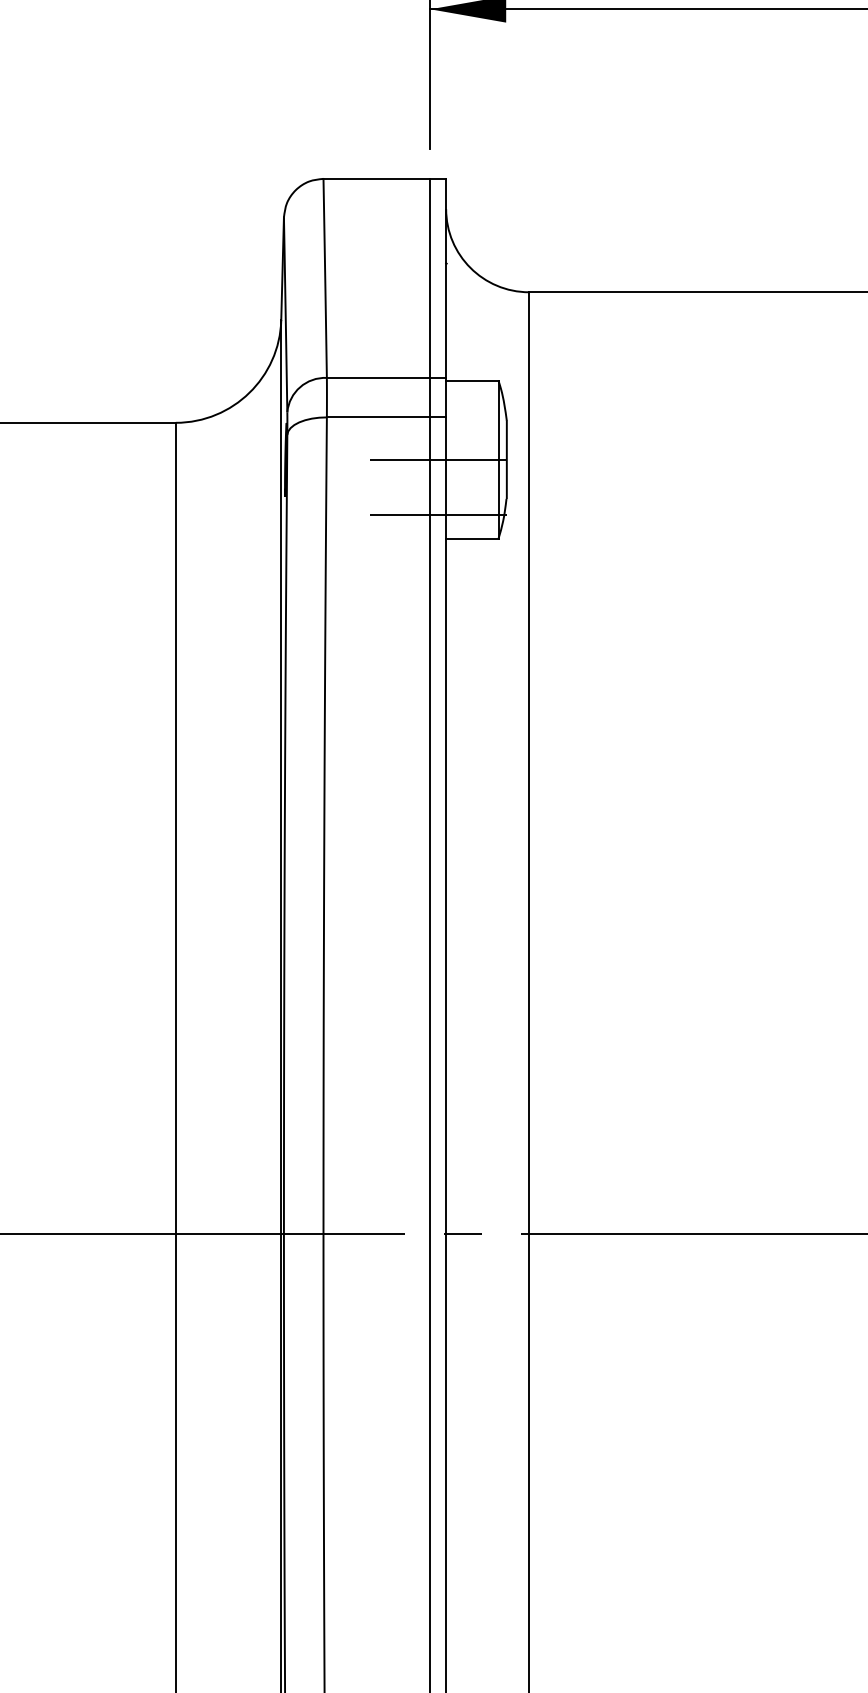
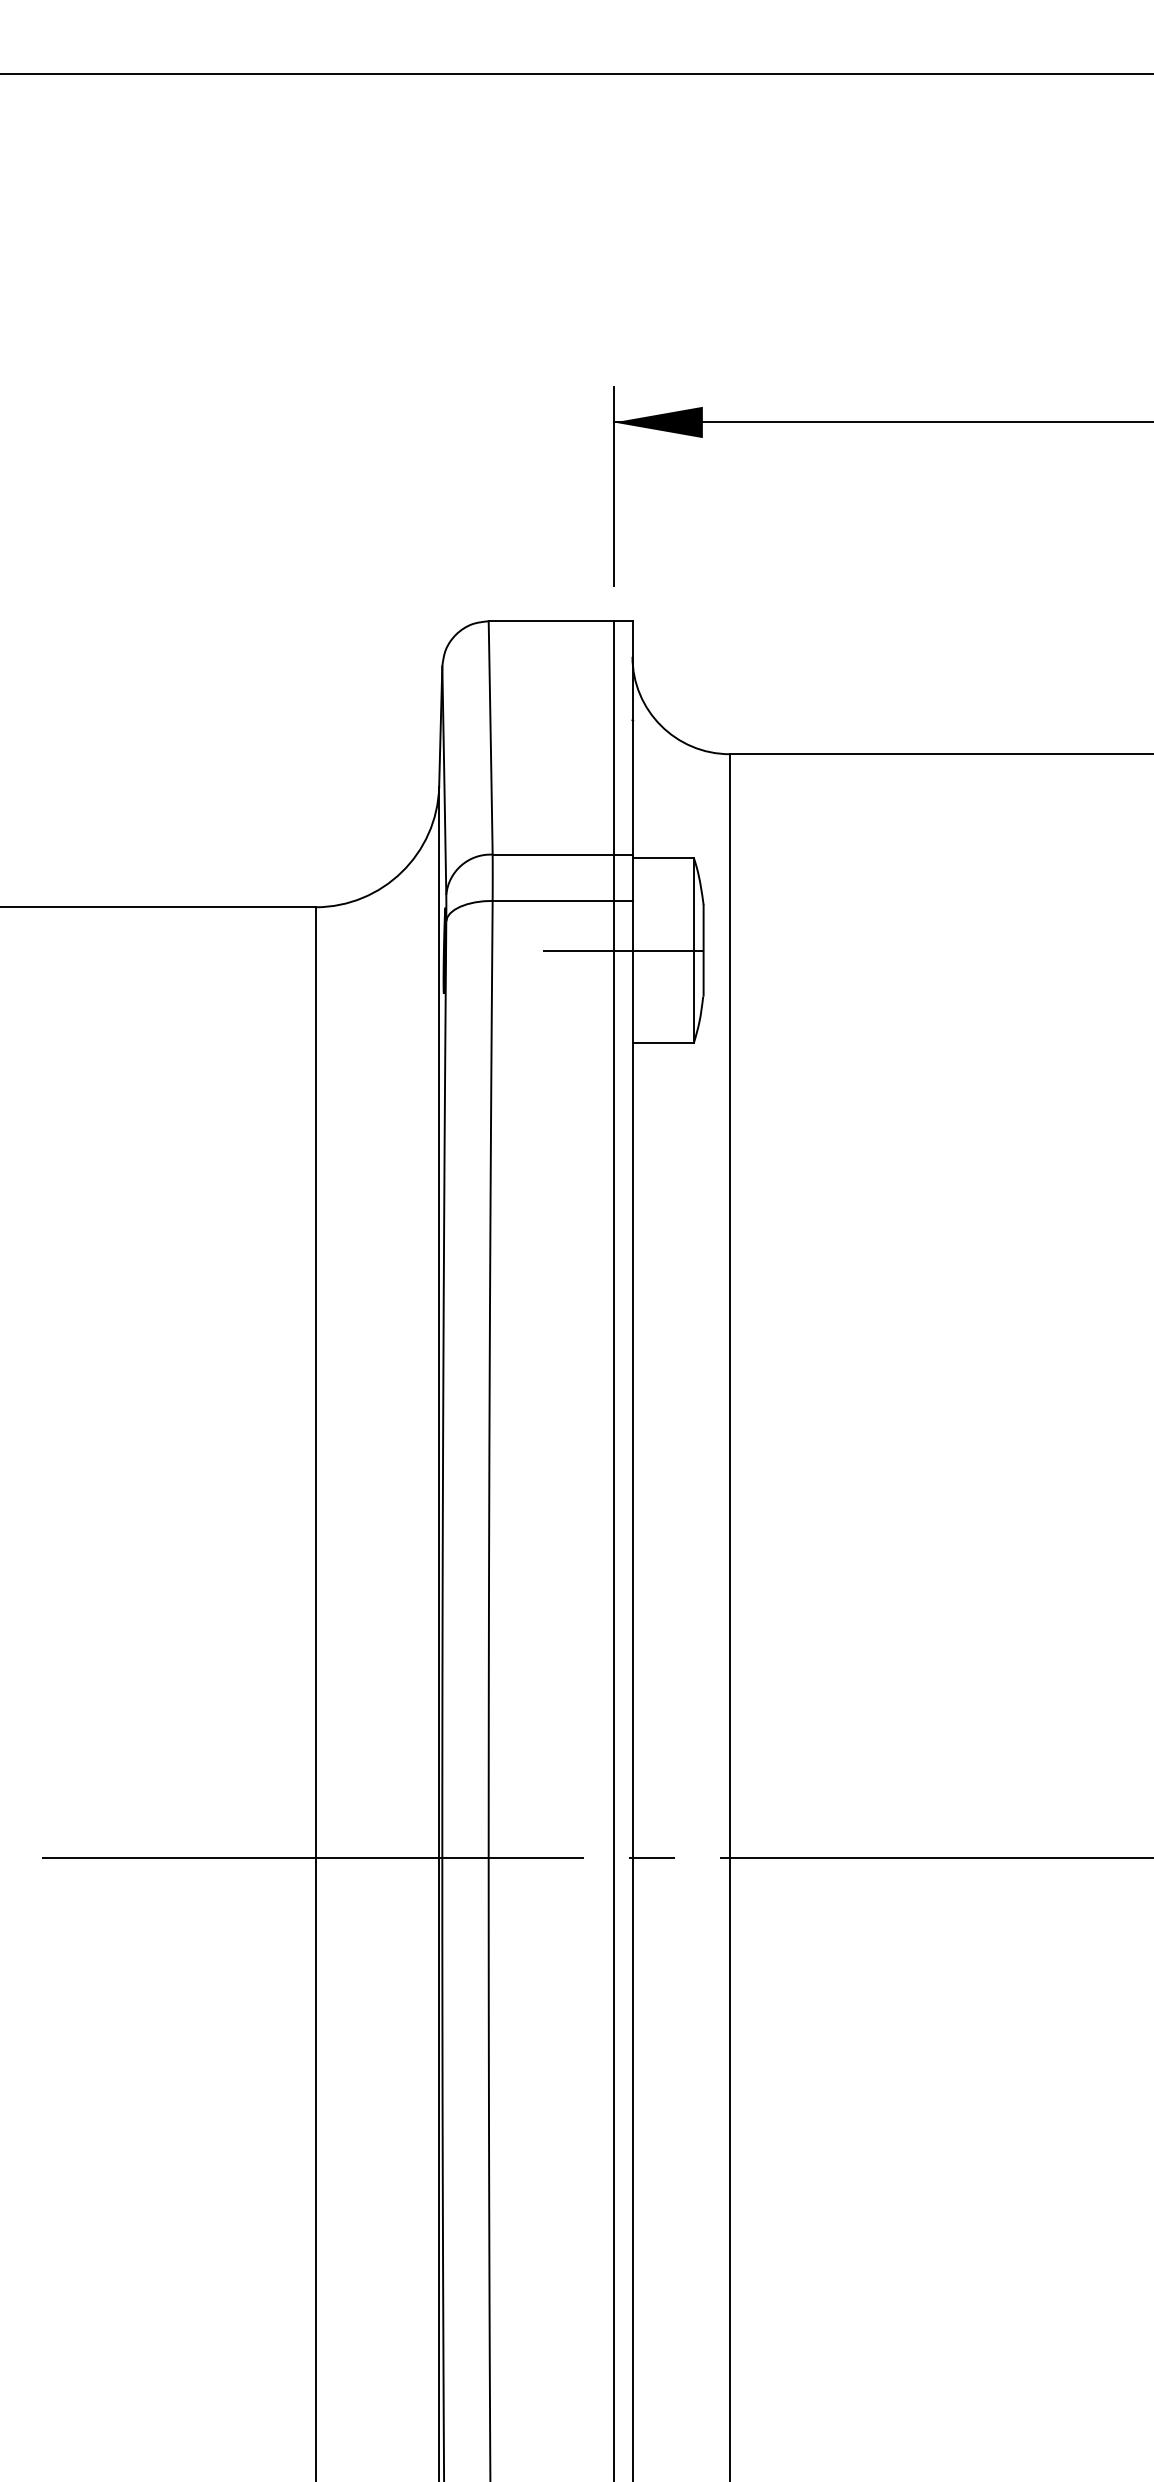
line: (437, 515) -> (622, 1015), removed

